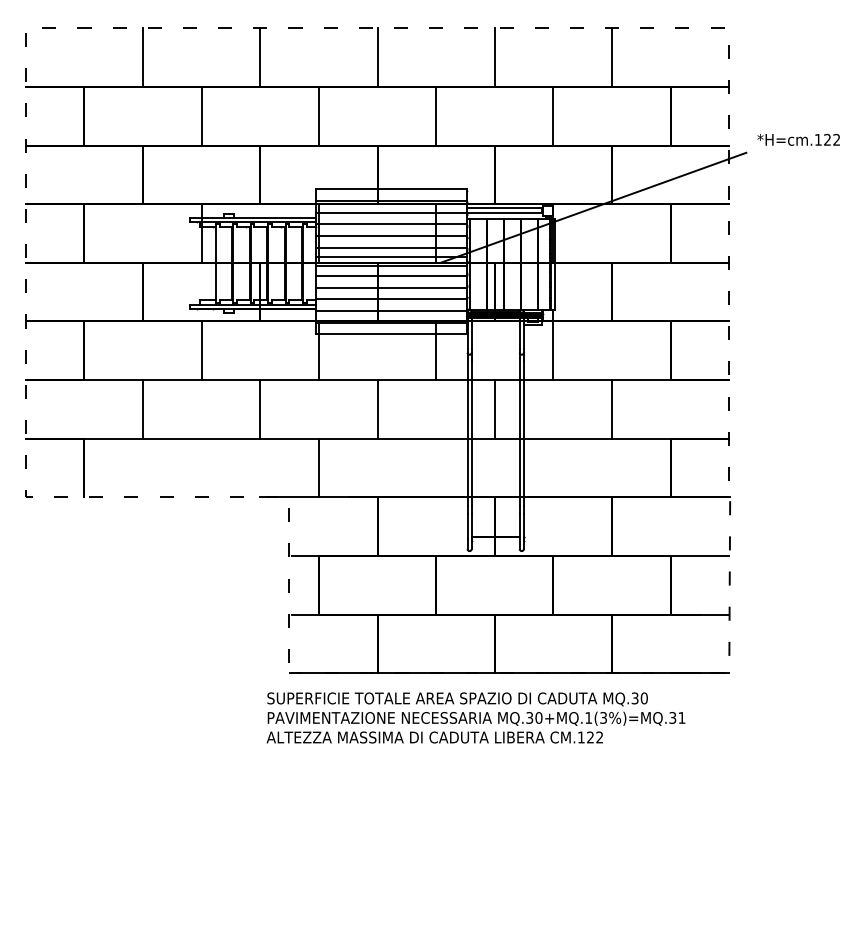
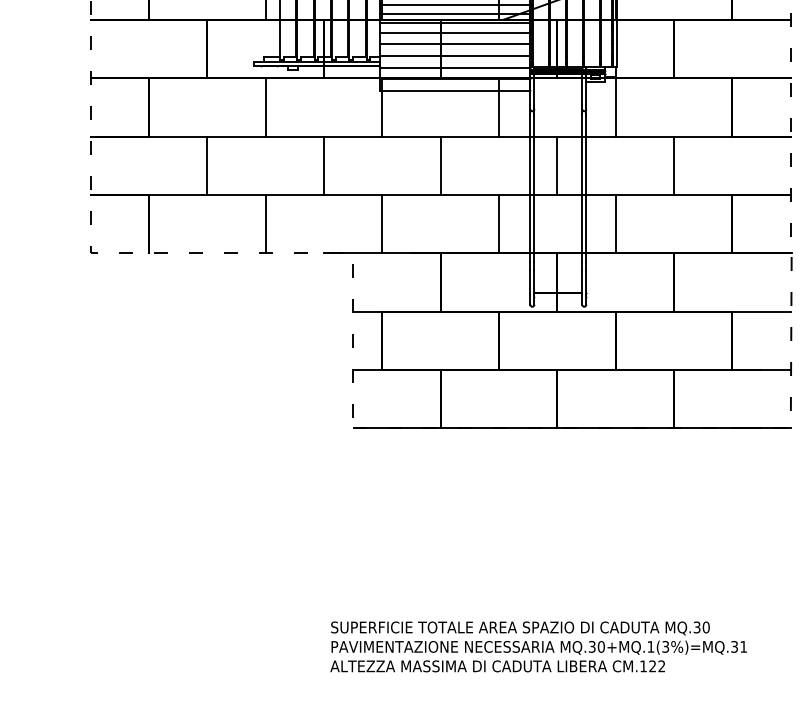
line: (201, 467) -> (265, 223), added
line: (436, 467) -> (499, 223), added
line: (553, 467) -> (615, 223), added
text: (475, 717) -> (538, 646), moved

